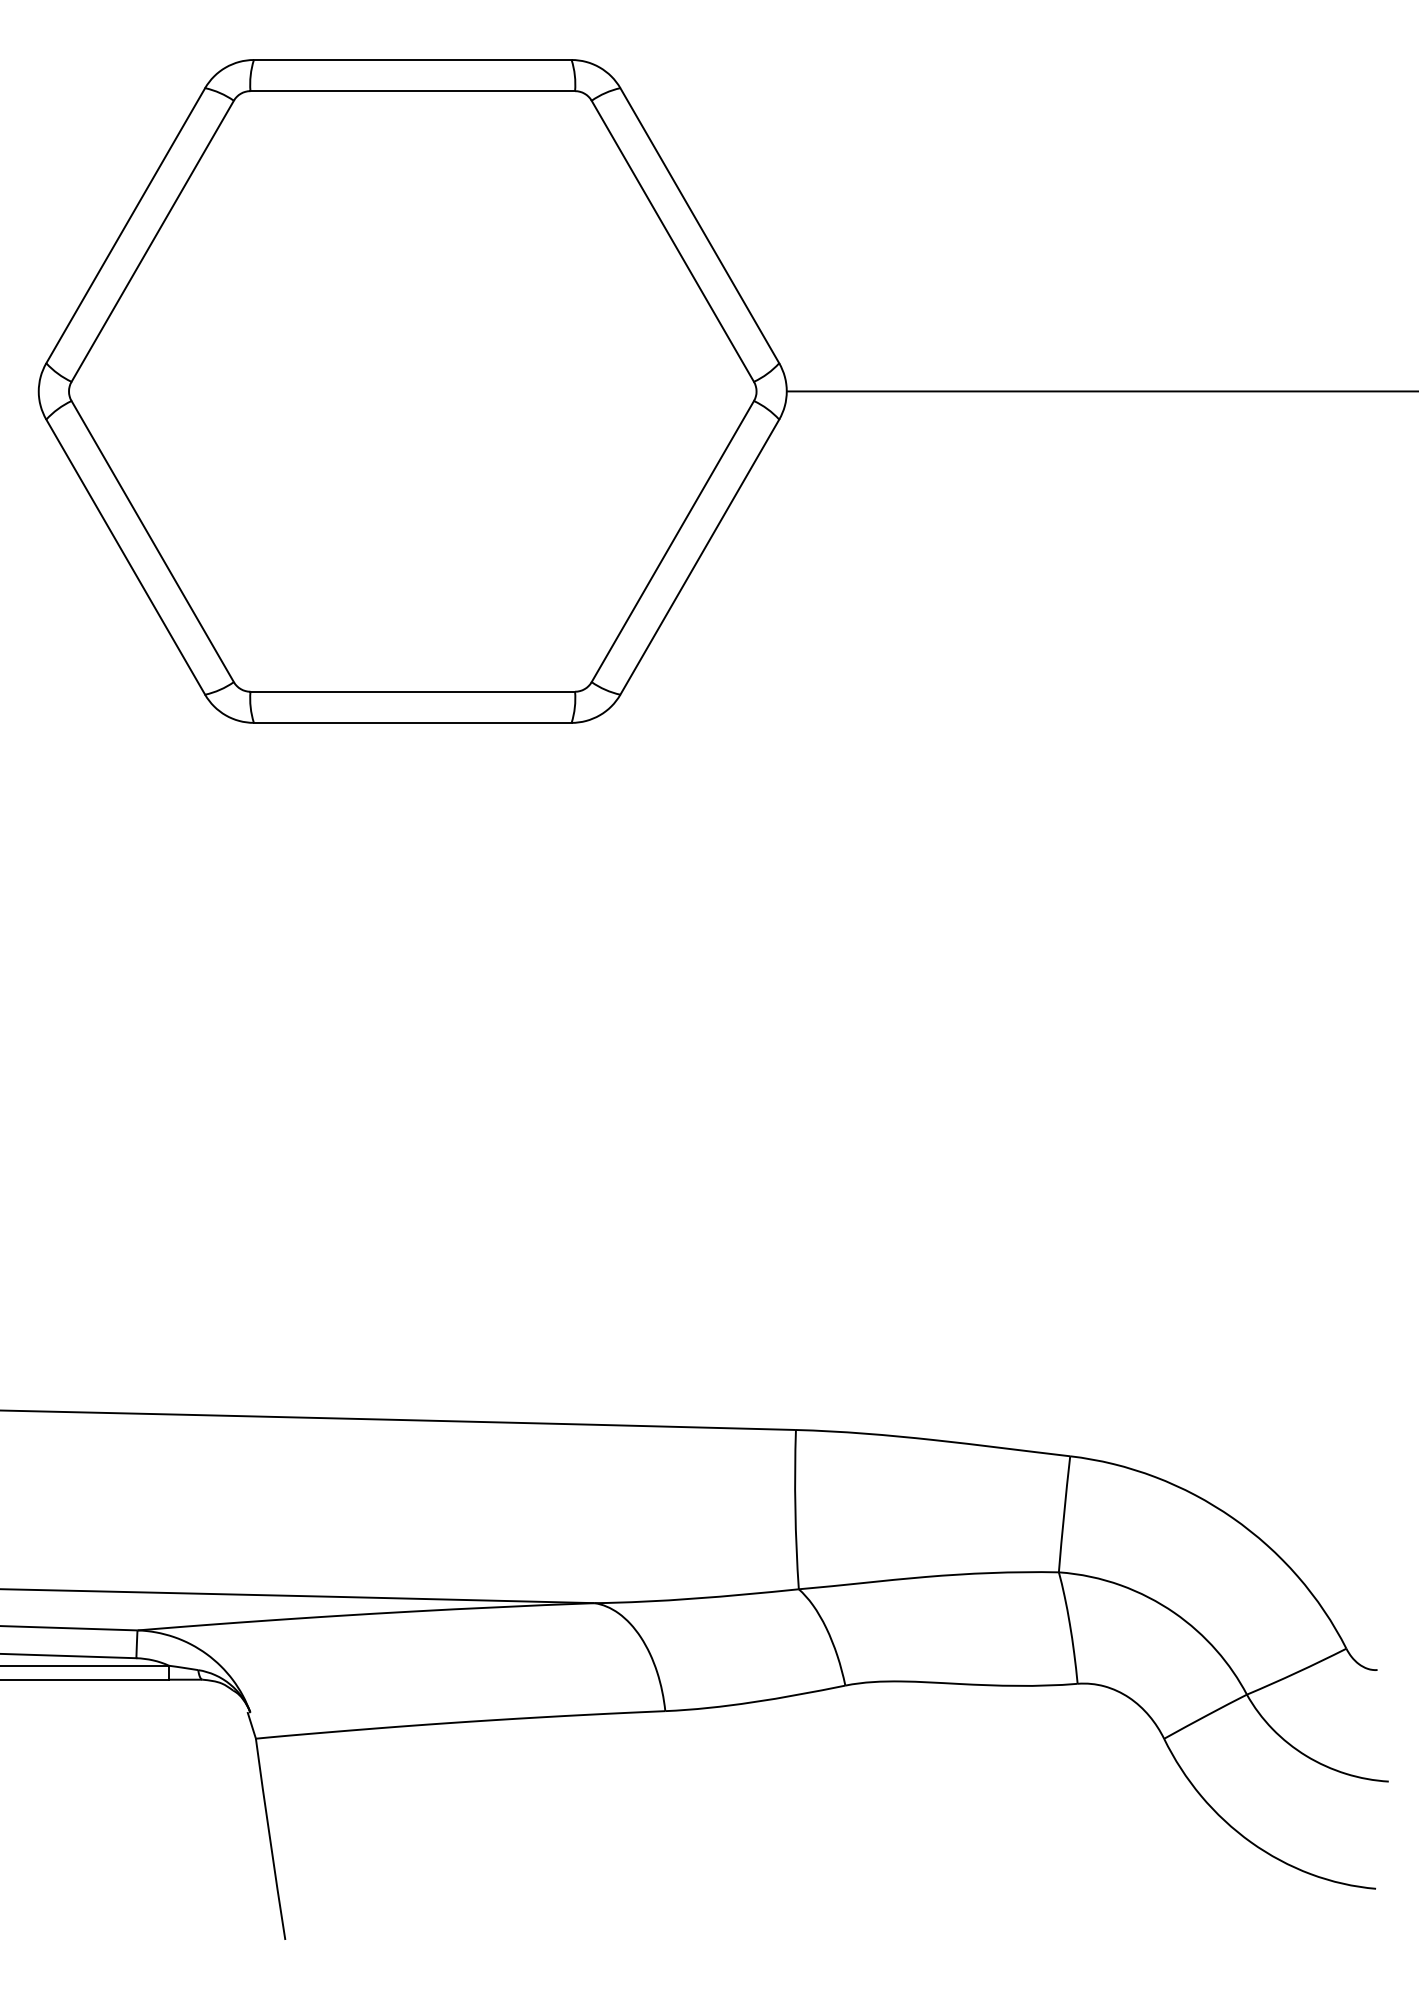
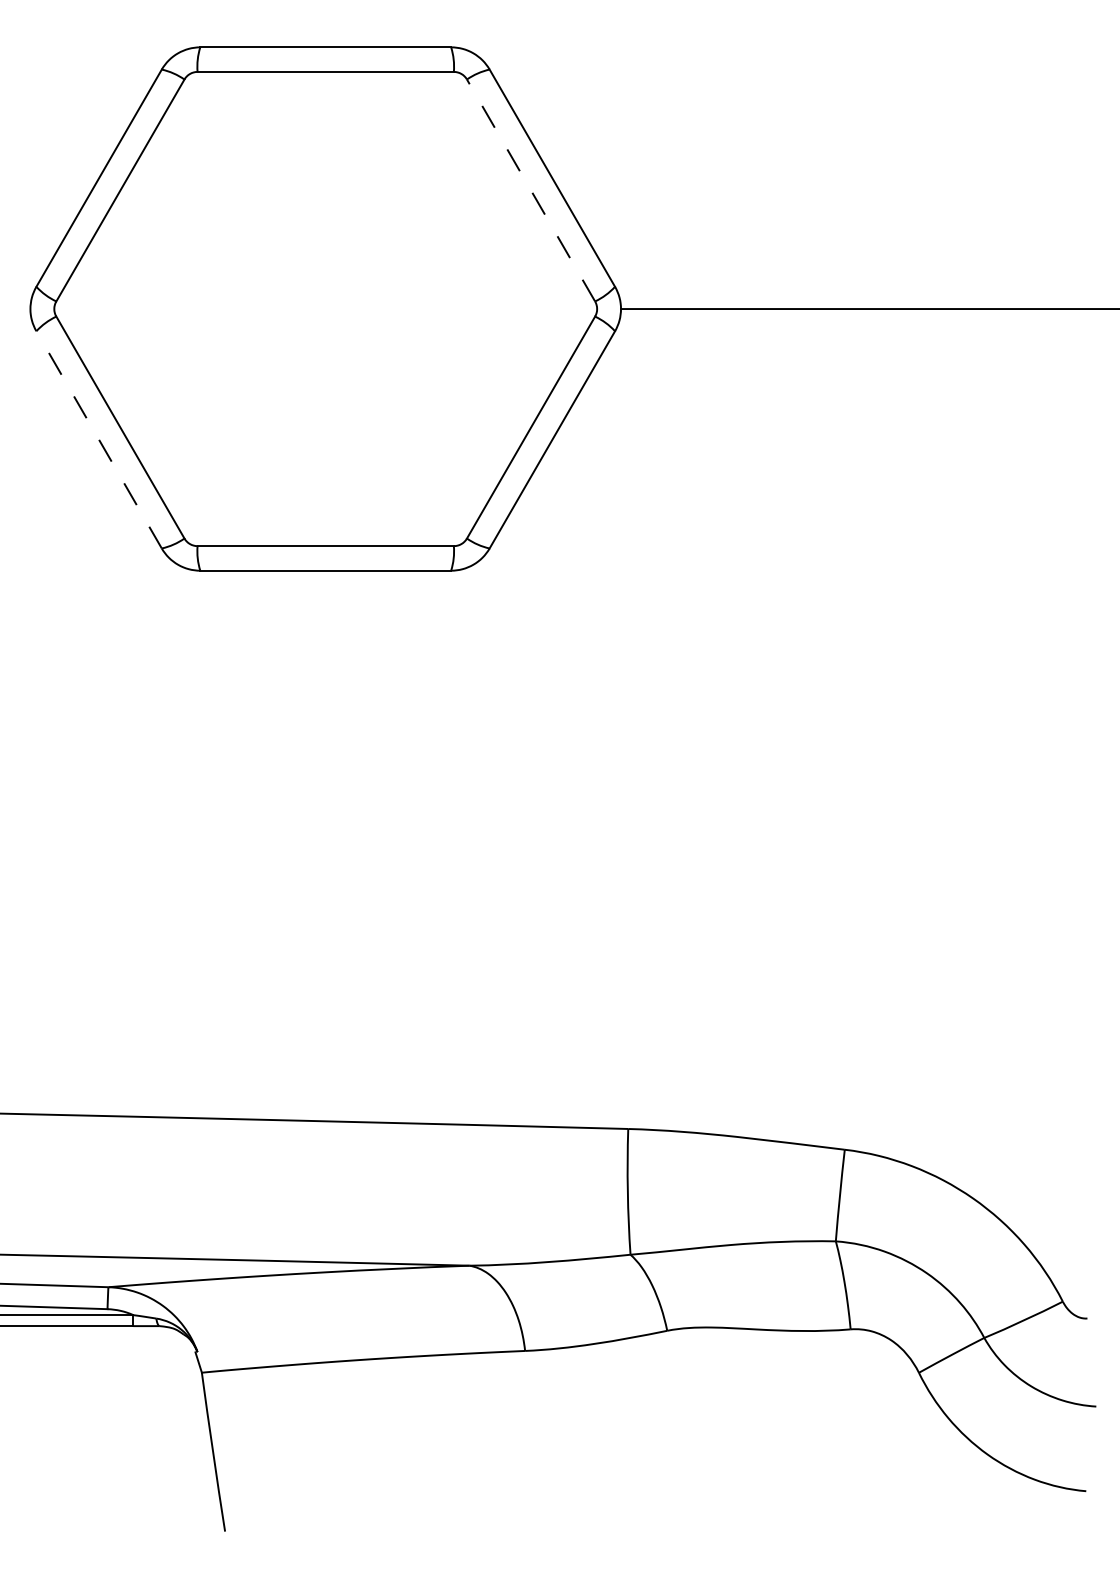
line: (672, 241) -> (530, 190), solid -> dashed
line: (124, 556) -> (98, 439), solid -> dashed

